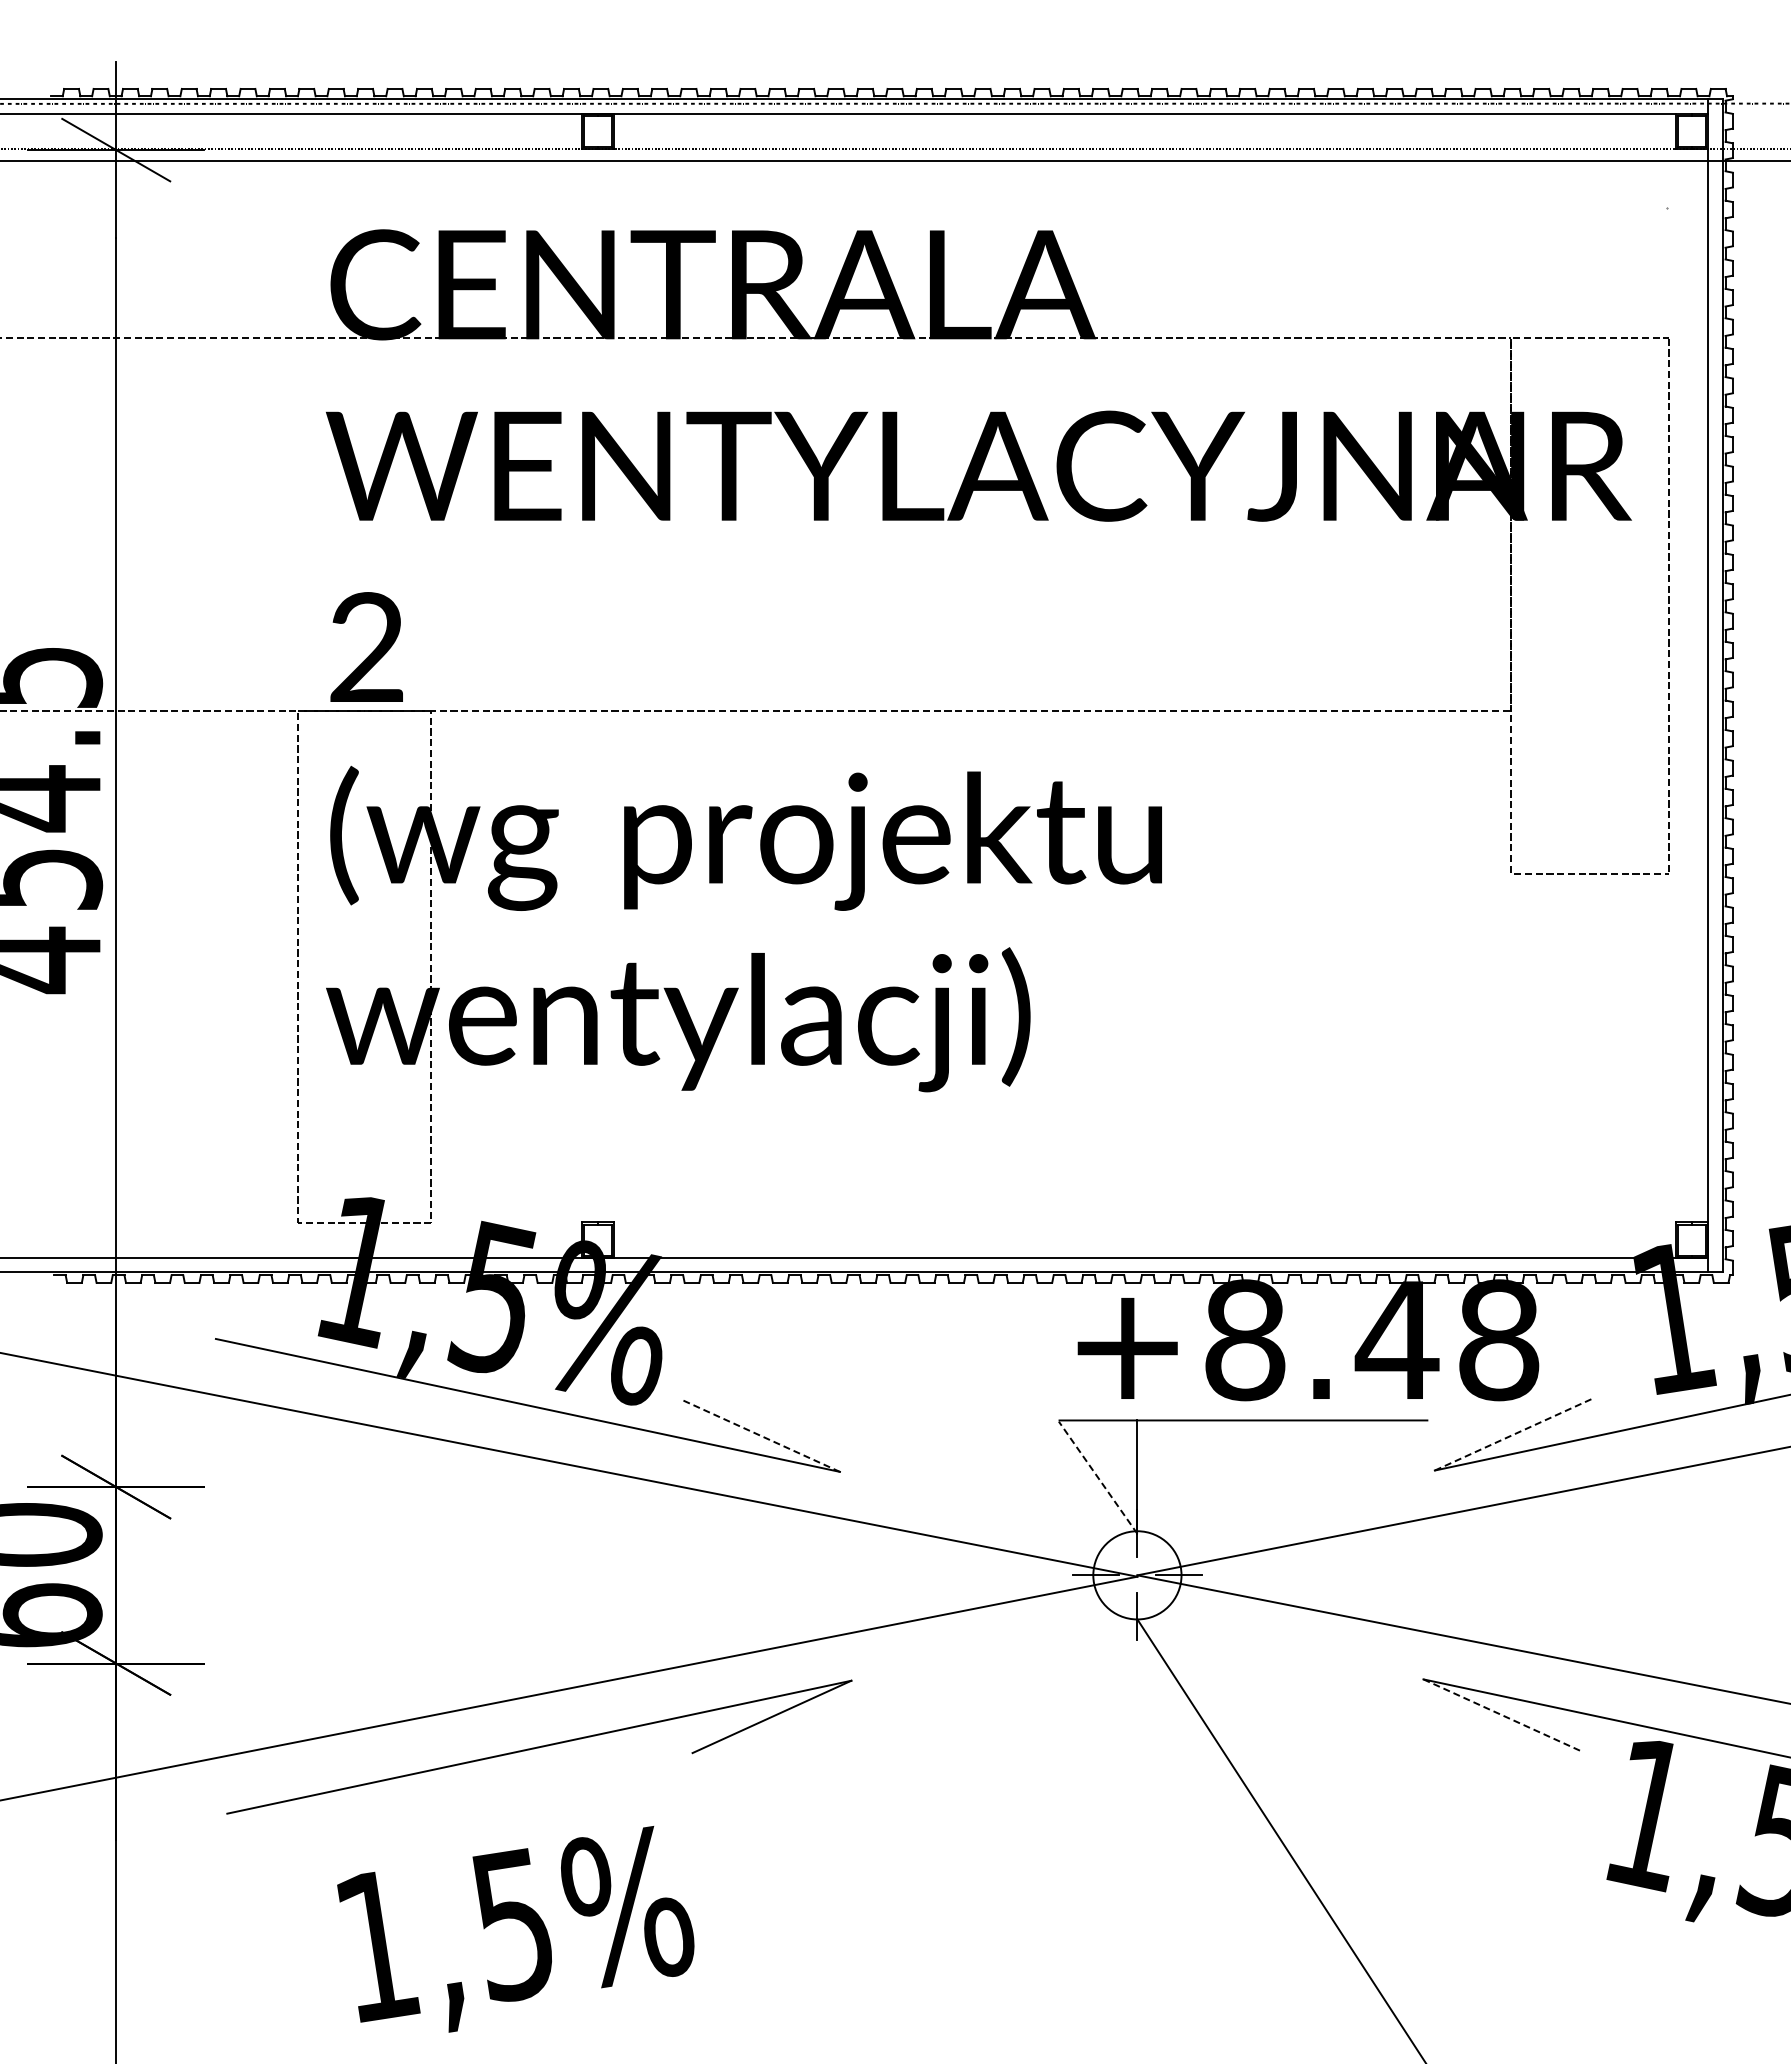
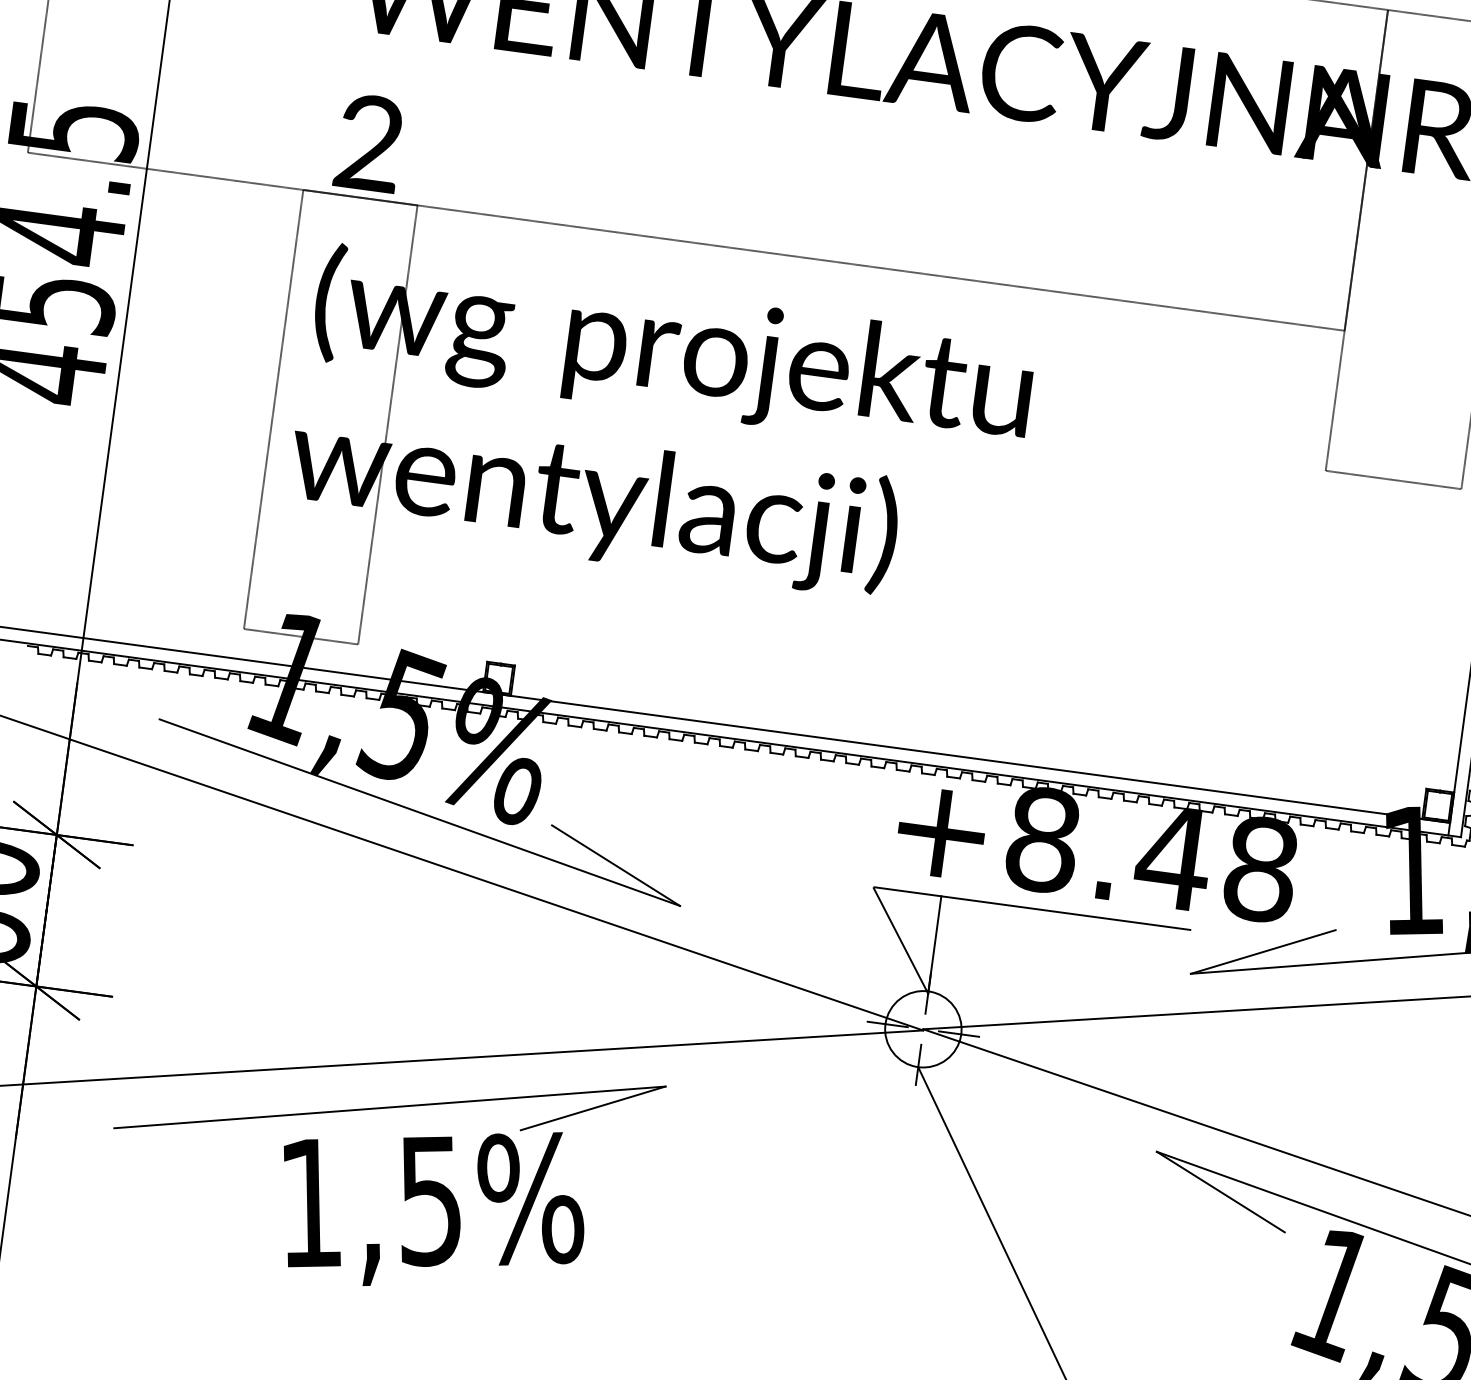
line: (1514, 1434) -> (1263, 952), dashed -> solid
line: (760, 1435) -> (615, 865), dashed -> solid
line: (1097, 1477) -> (900, 940), dashed -> solid
line: (1503, 1715) -> (1221, 1192), dashed -> solid
text: (515, 1929) -> (431, 1205), moved

